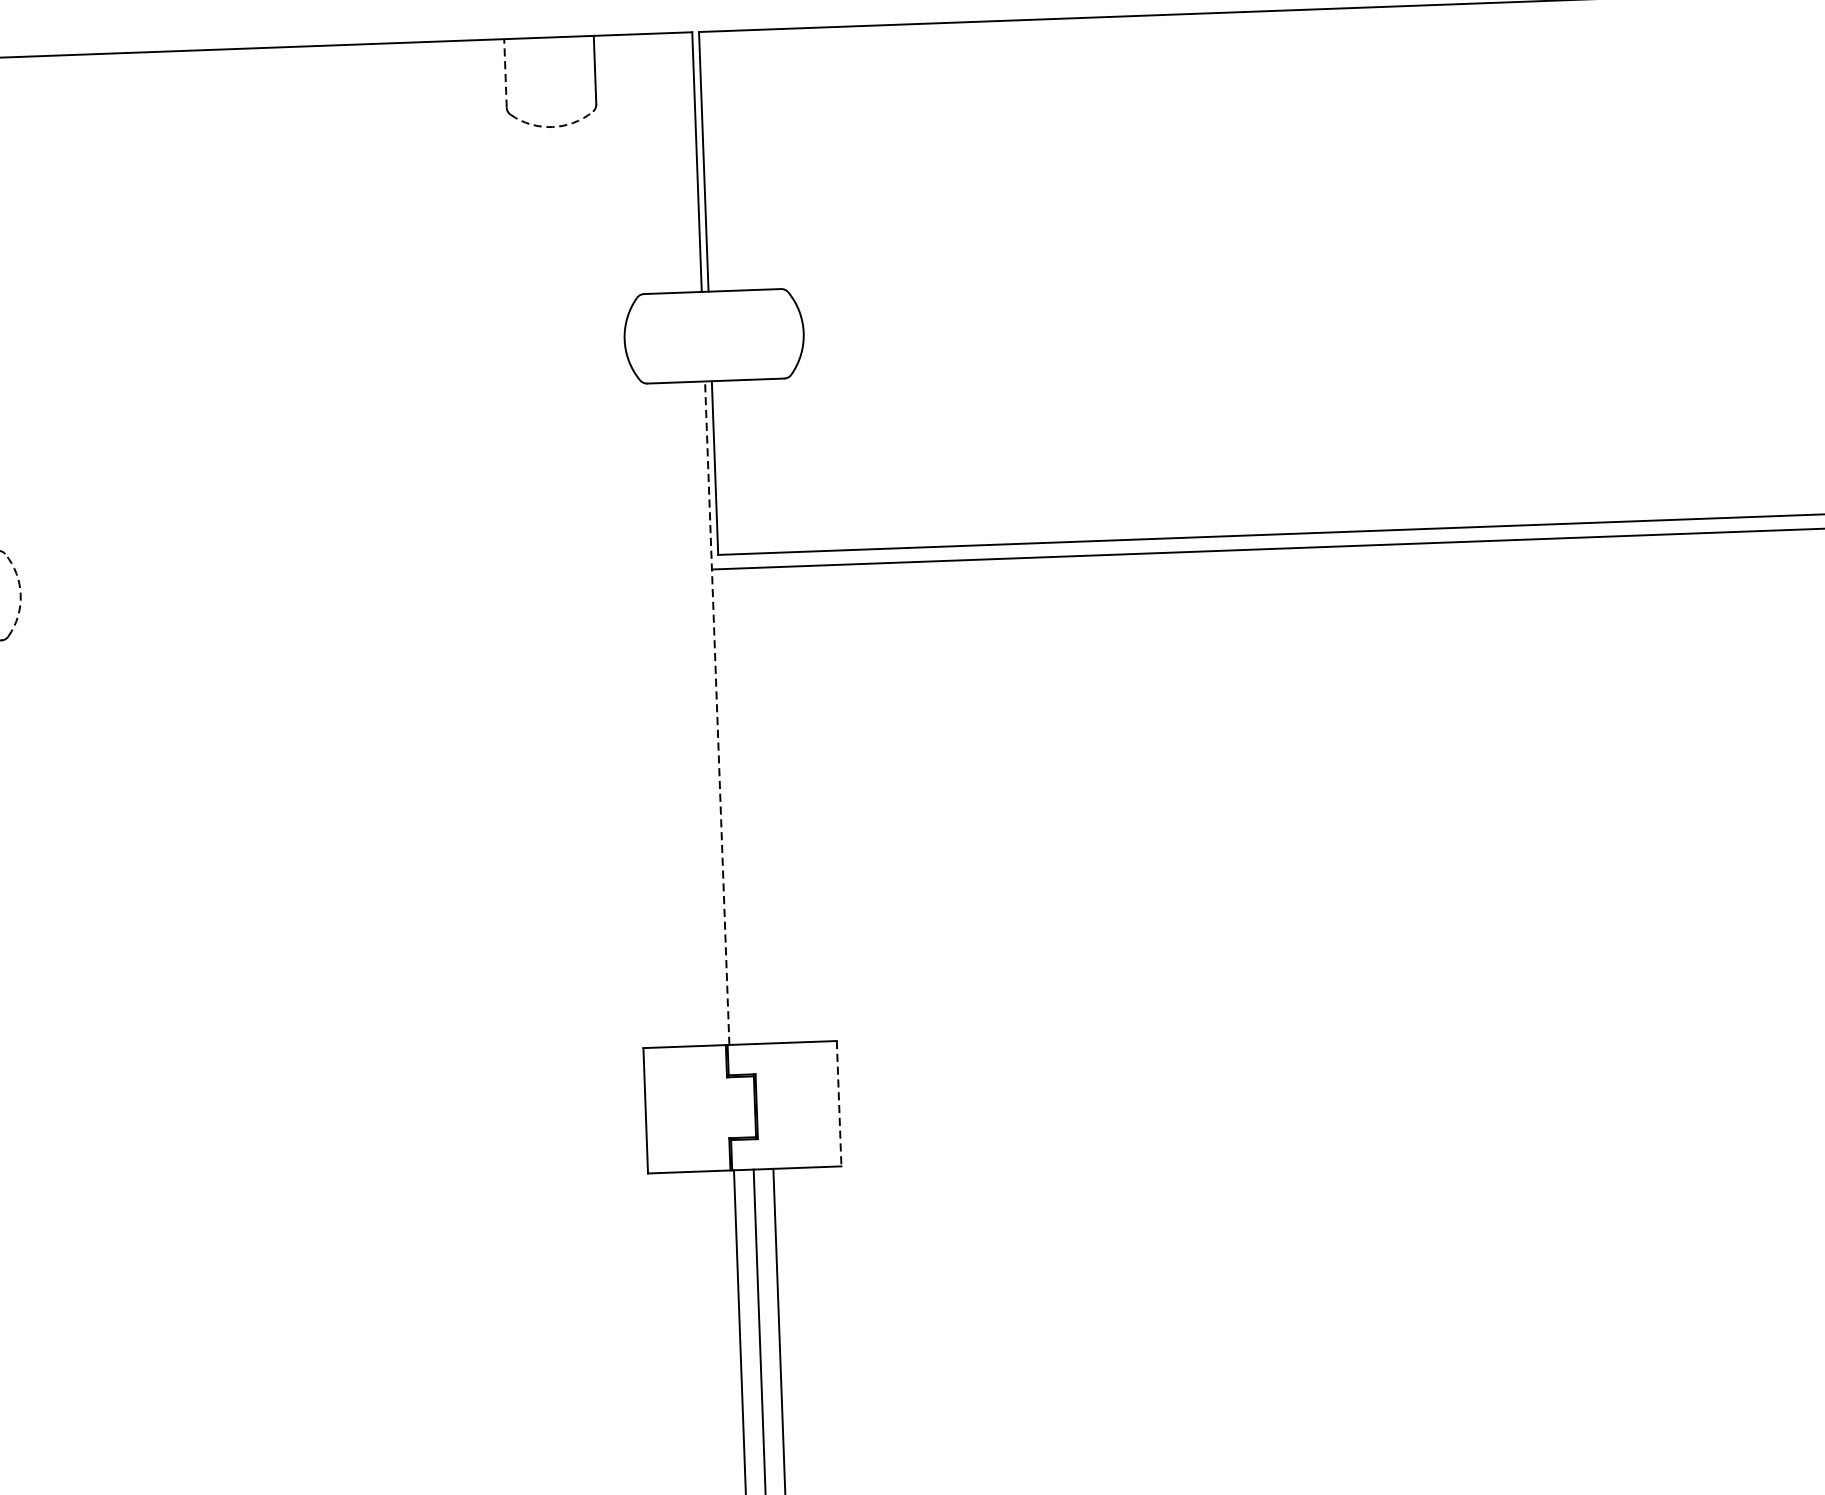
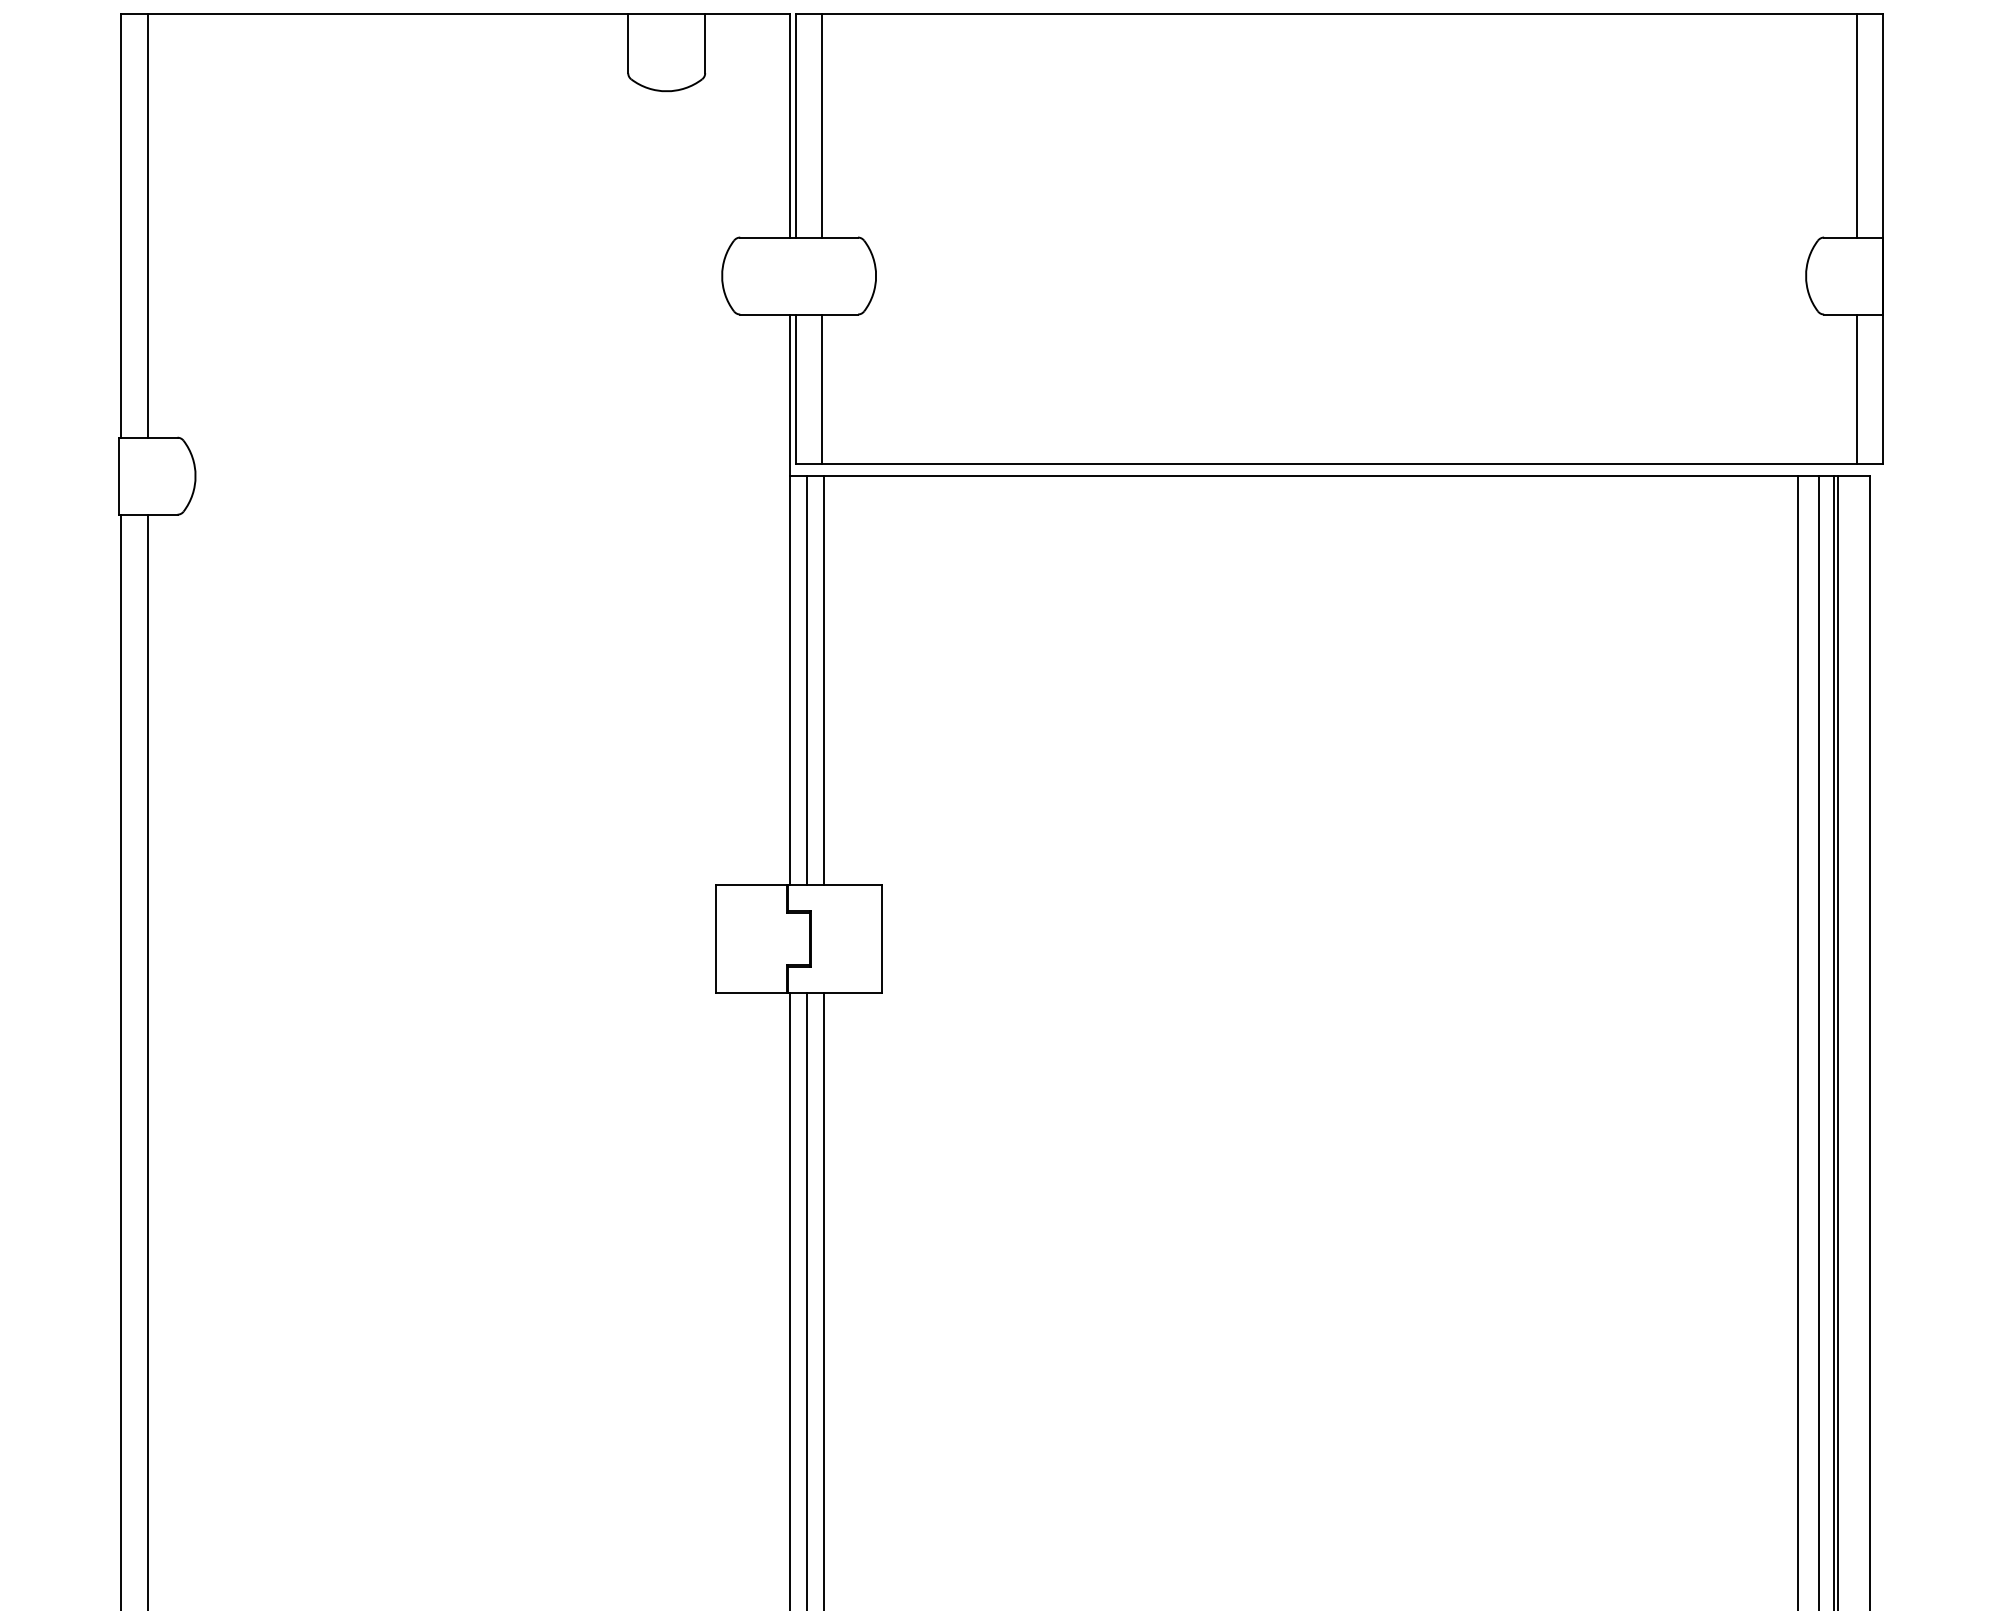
line: (505, 73) -> (628, 43), dashed -> solid
arc: (552, 127) -> (666, 91), dashed -> solid
line: (734, 160) -> (822, 125), added
line: (746, 466) -> (822, 388), added
arc: (20, 595) -> (195, 476), dashed -> solid
line: (716, 712) -> (789, 599), dashed -> solid
line: (759, 805) -> (823, 680), added
line: (740, 806) -> (806, 680), added
line: (839, 1103) -> (882, 938), dashed -> solid

